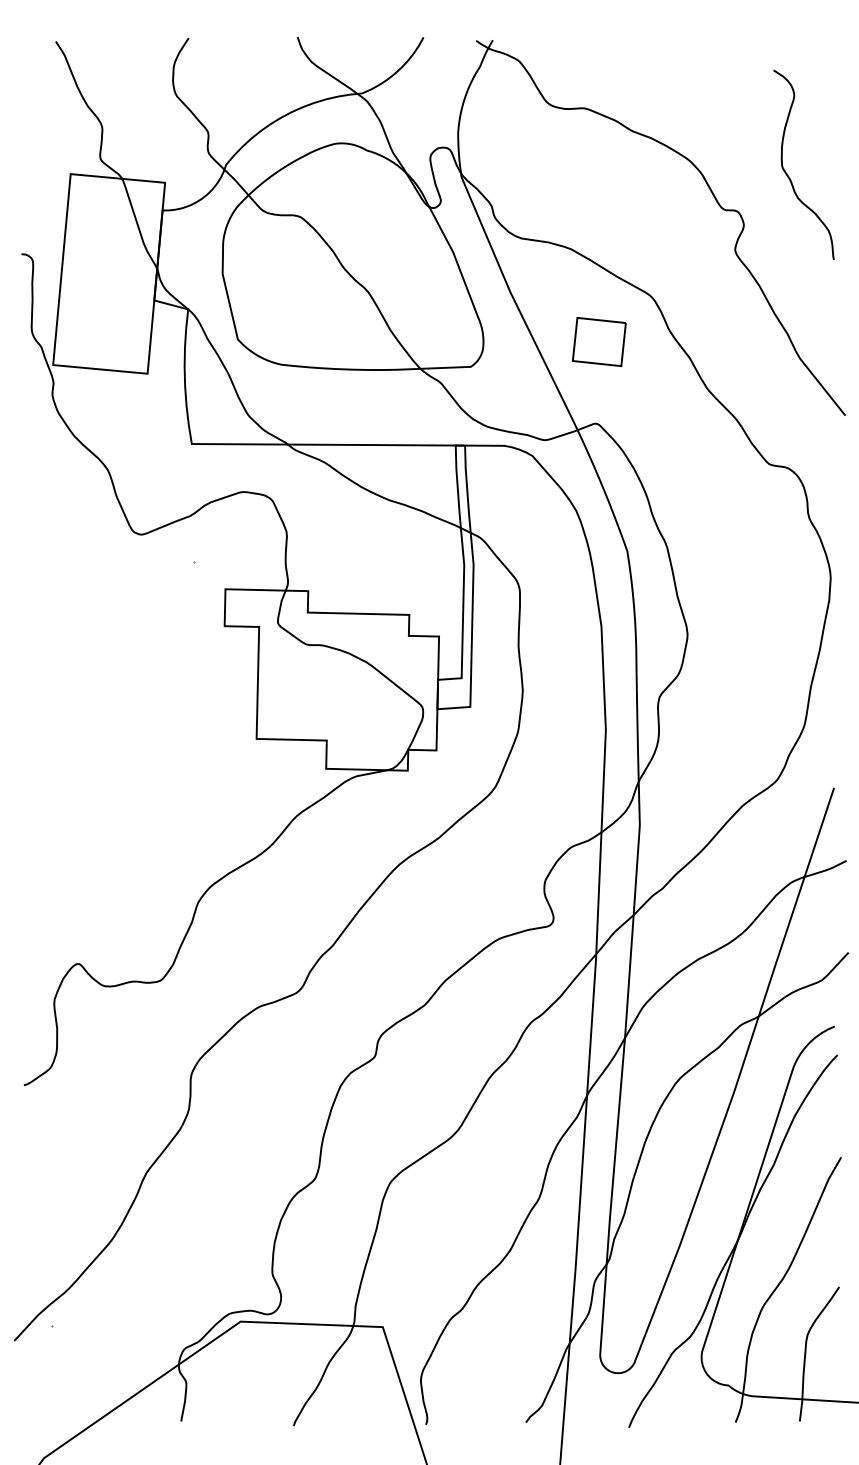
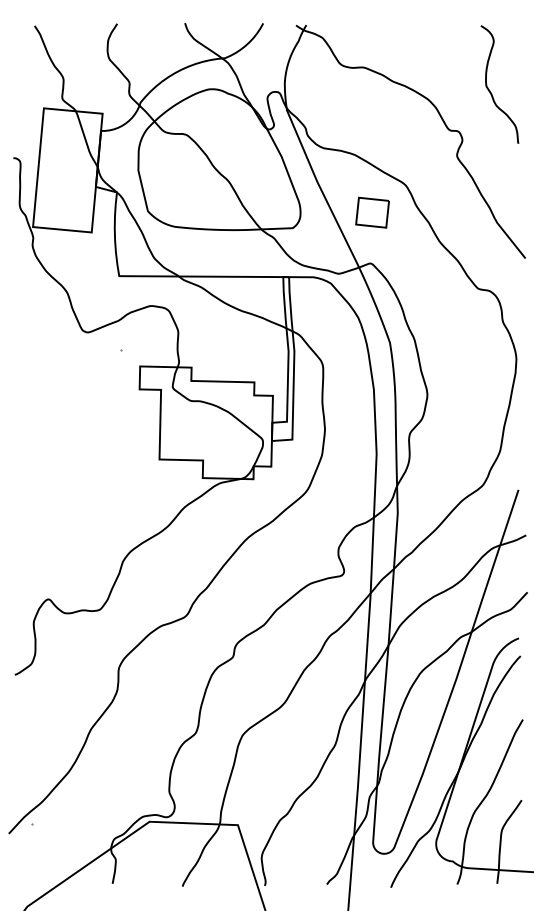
curve: (788, 174) -> (490, 90), moved

